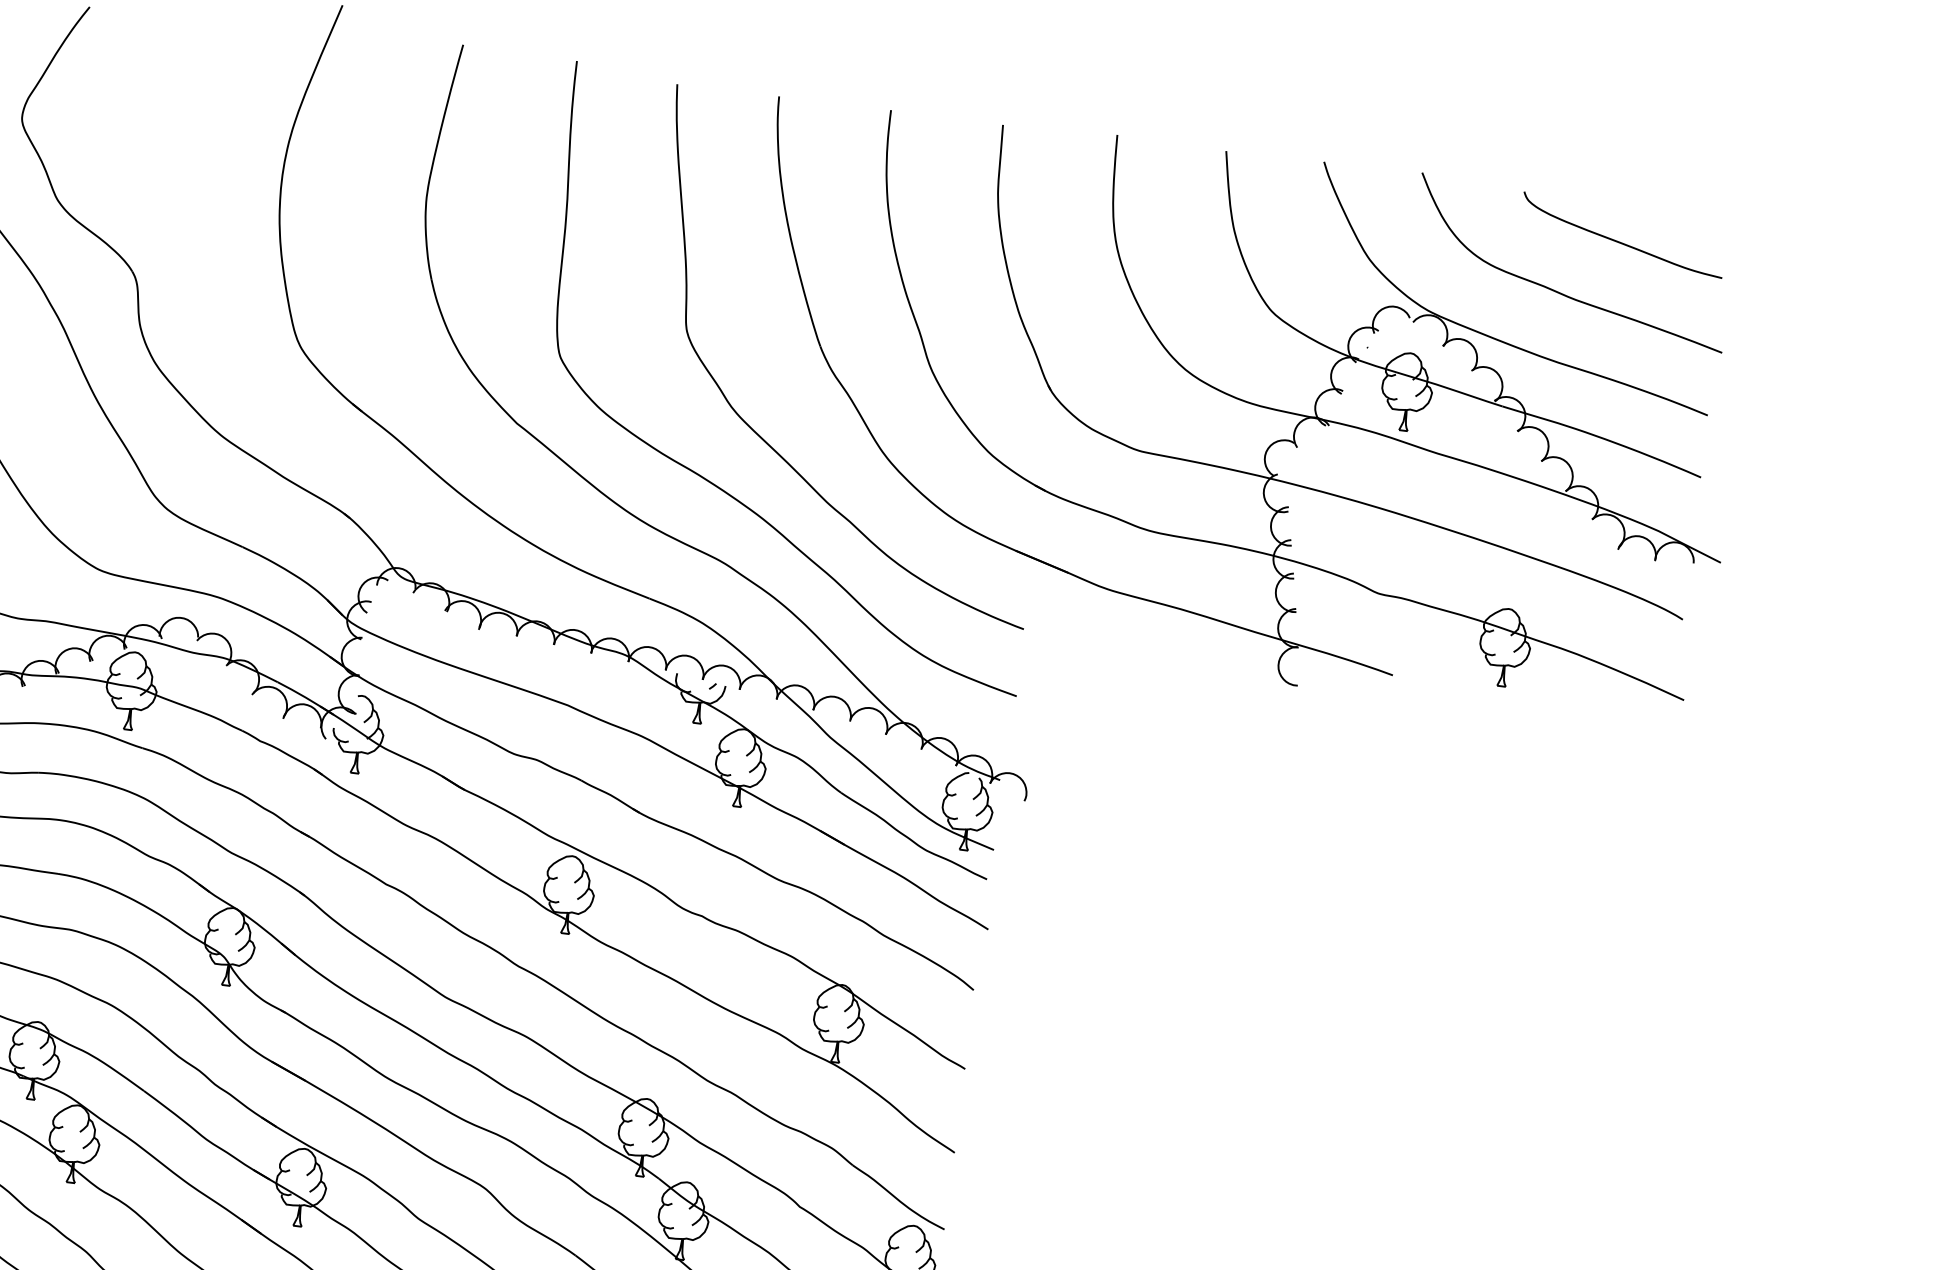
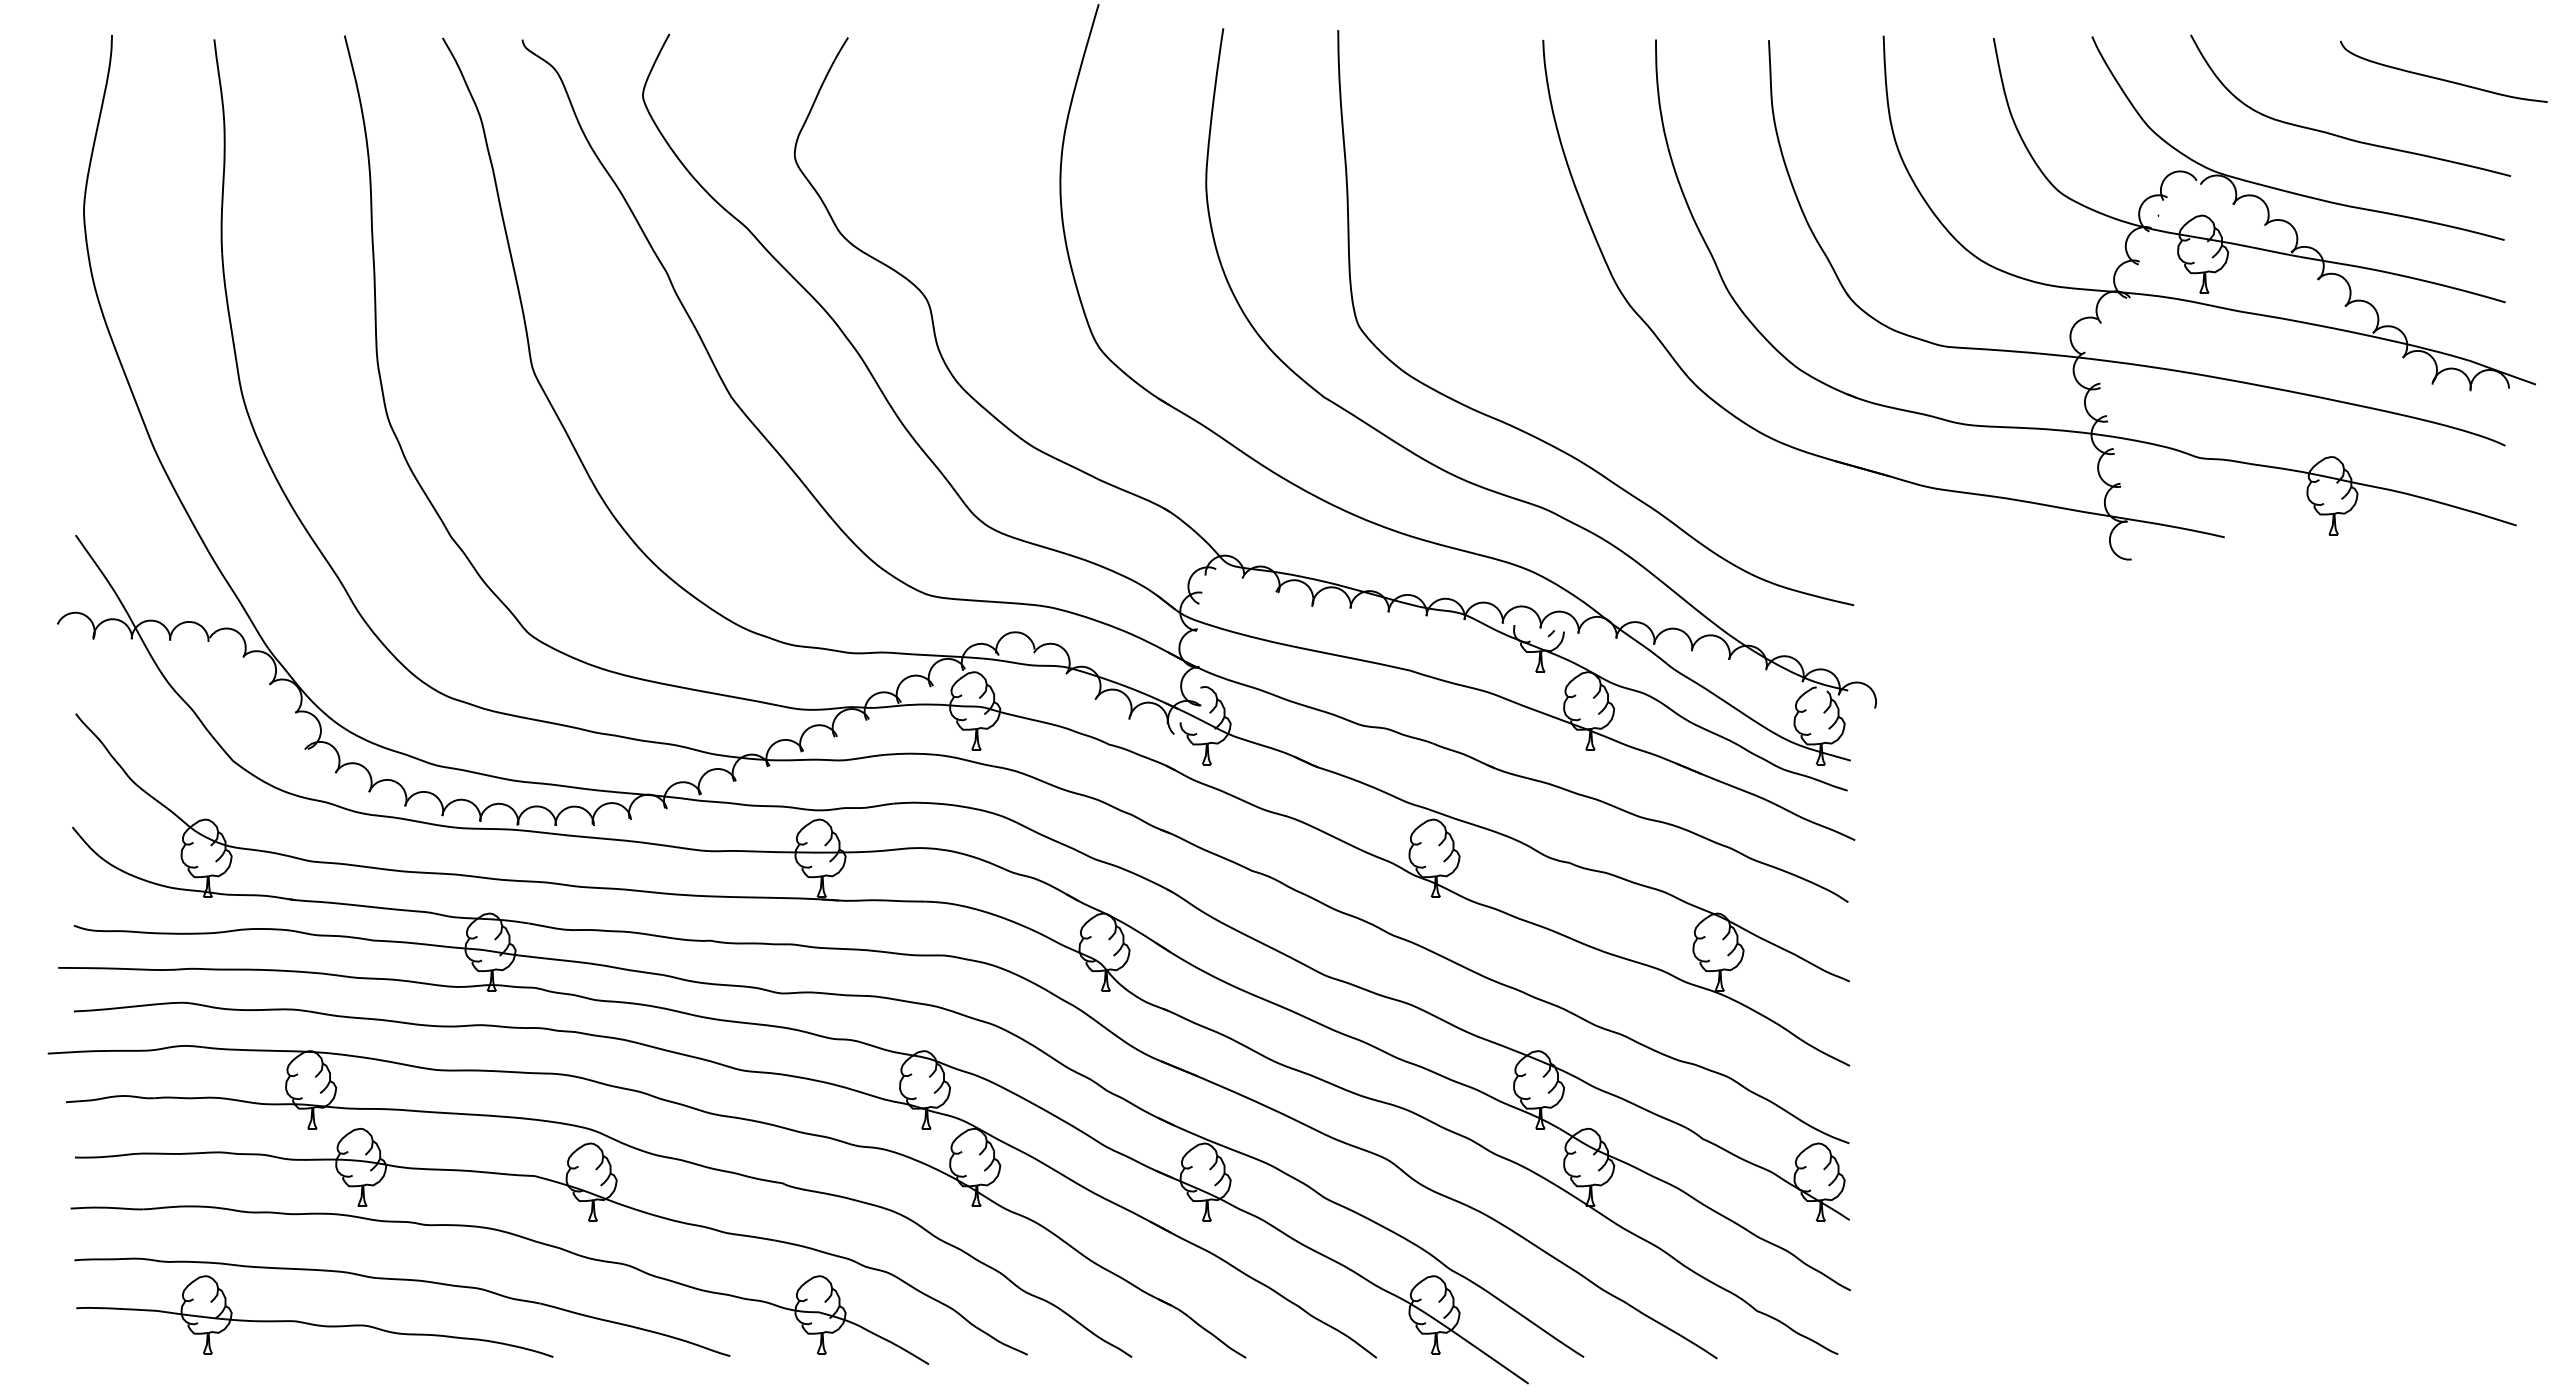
curve: (1620, 241) -> (2442, 78), moved
curve: (771, 445) -> (1579, 387), removed

